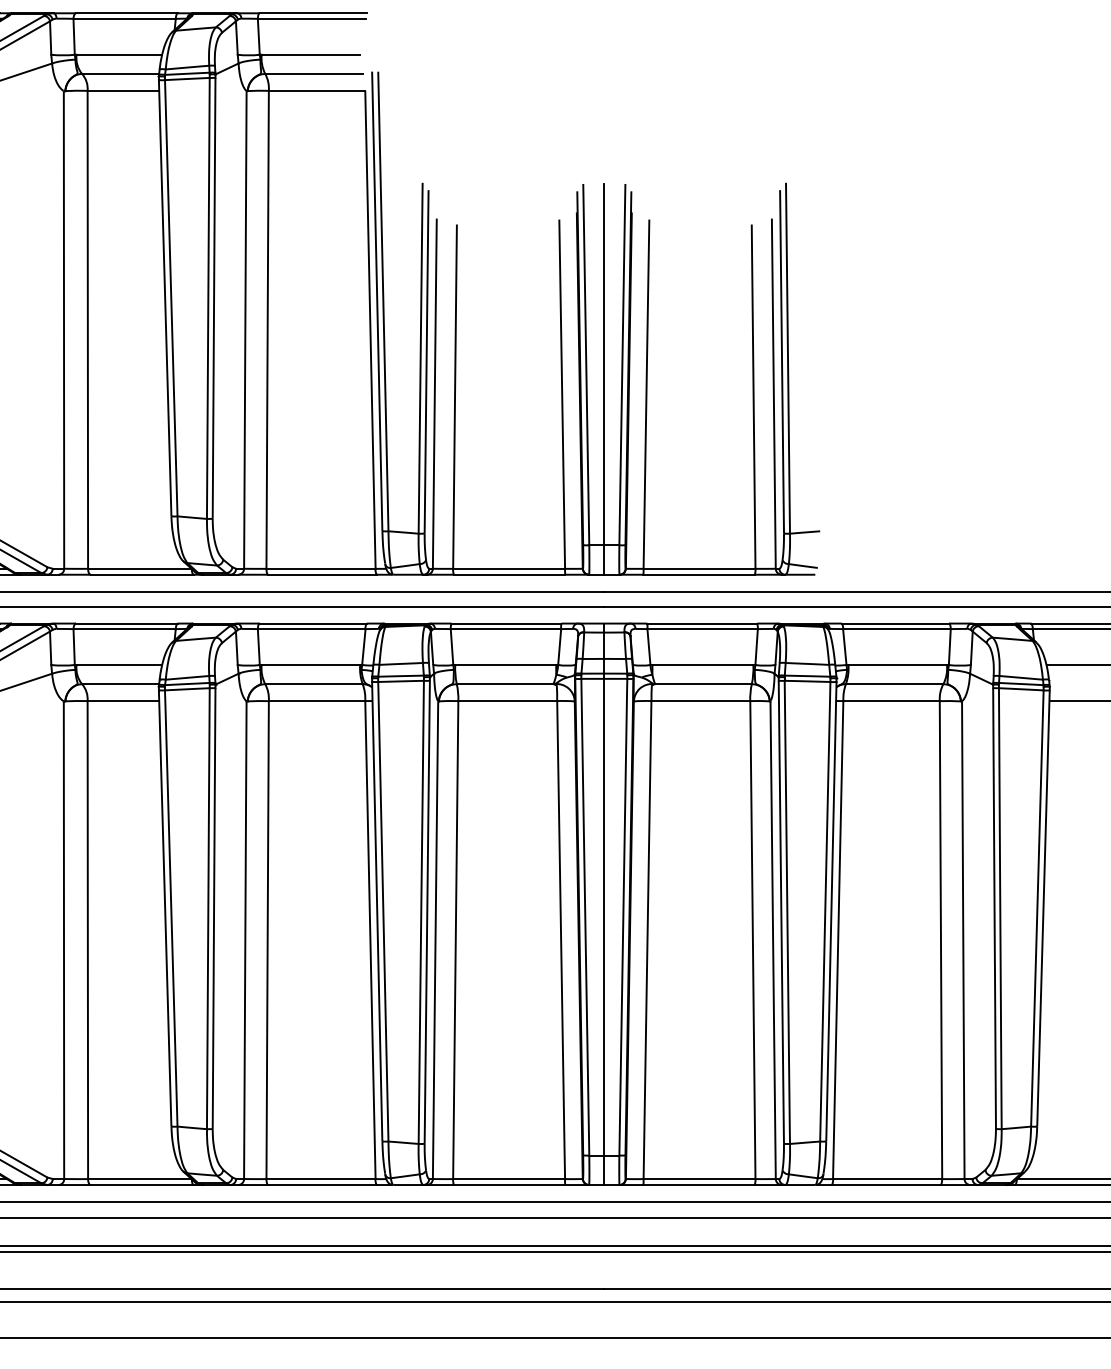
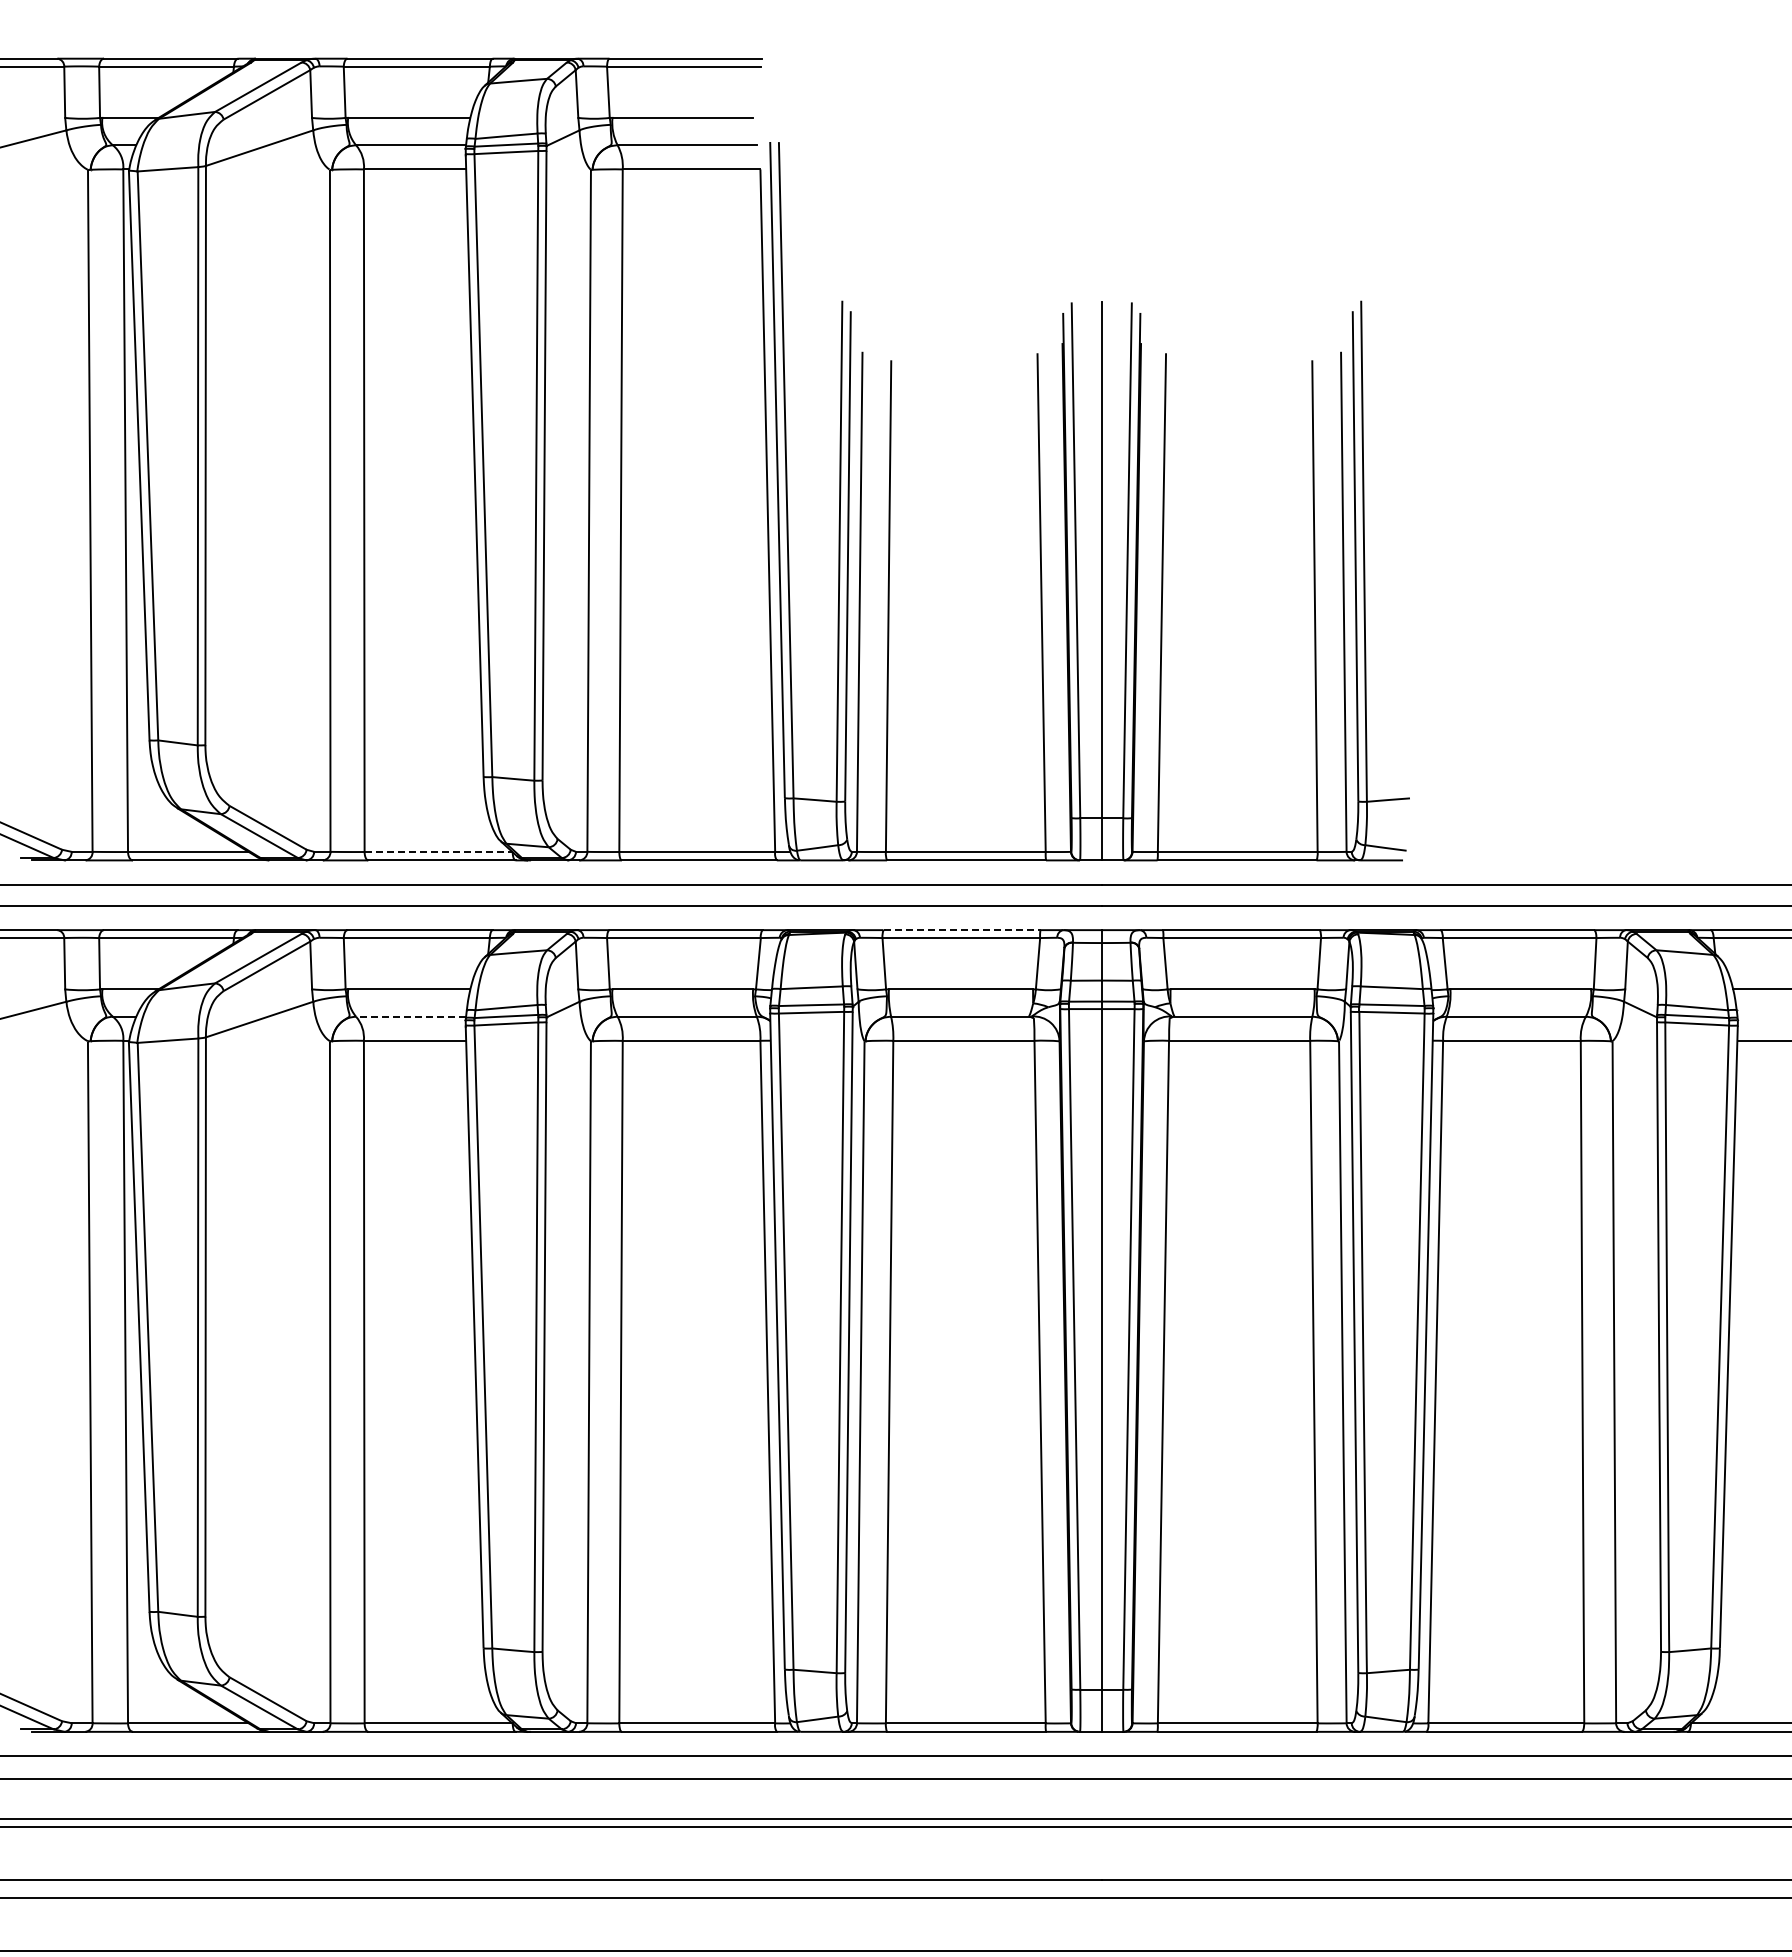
line: (140, 568) -> (439, 851), solid -> dashed
line: (506, 623) -> (962, 930), solid -> dashed
line: (120, 684) -> (410, 1016), solid -> dashed

